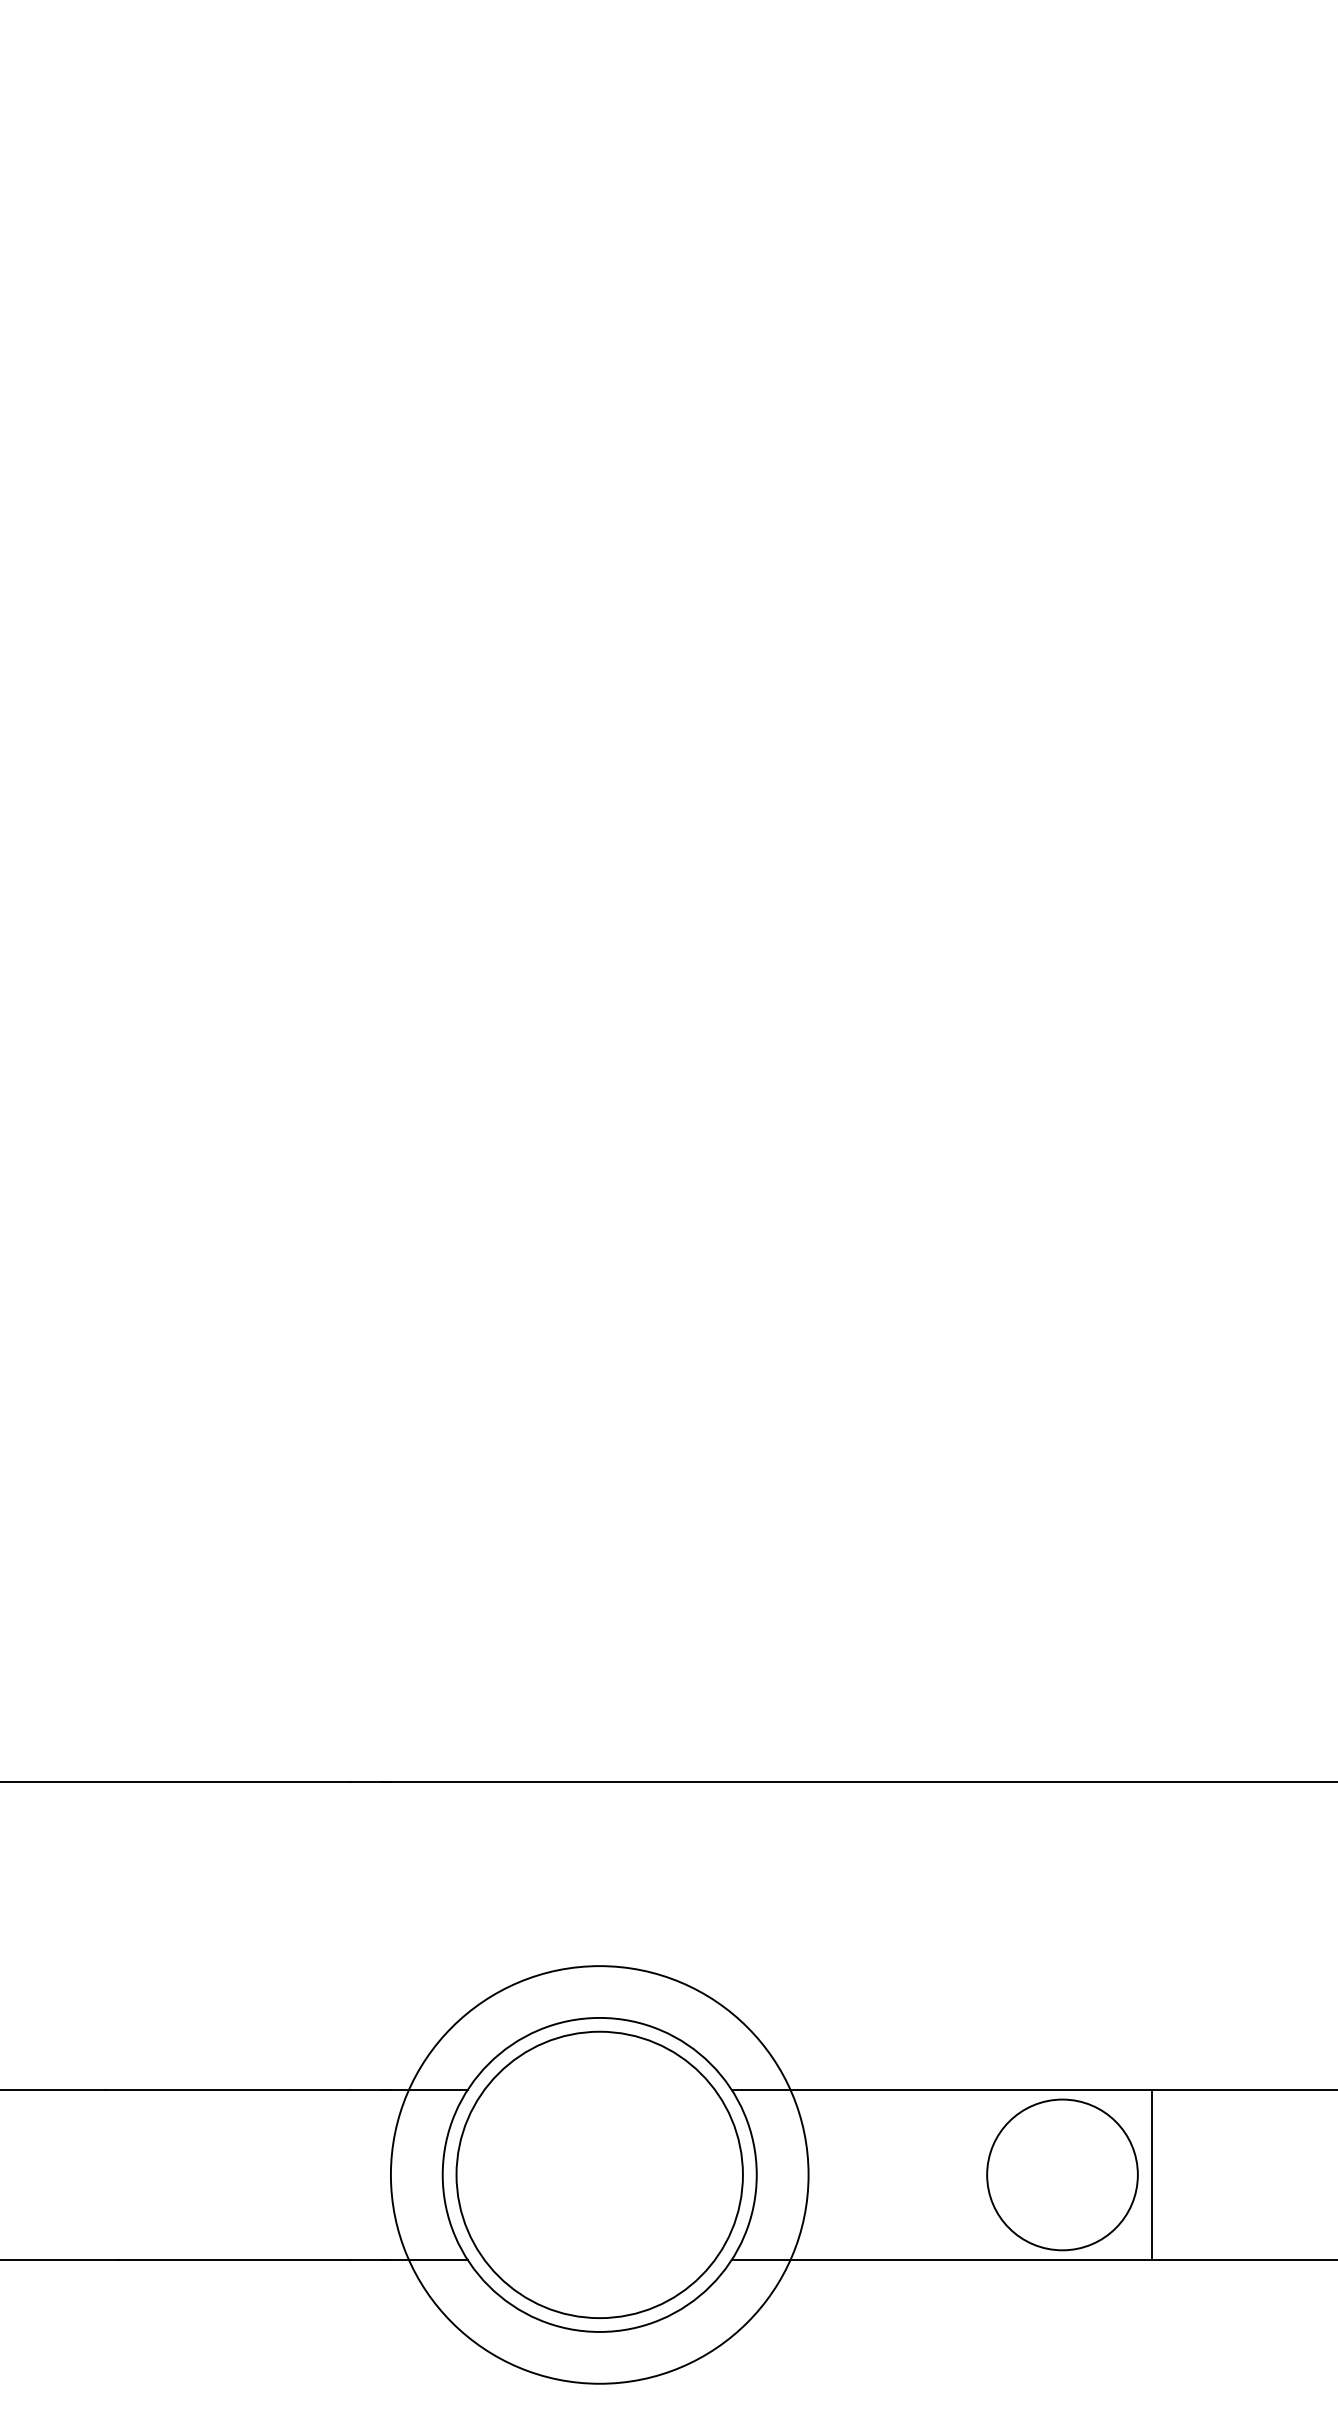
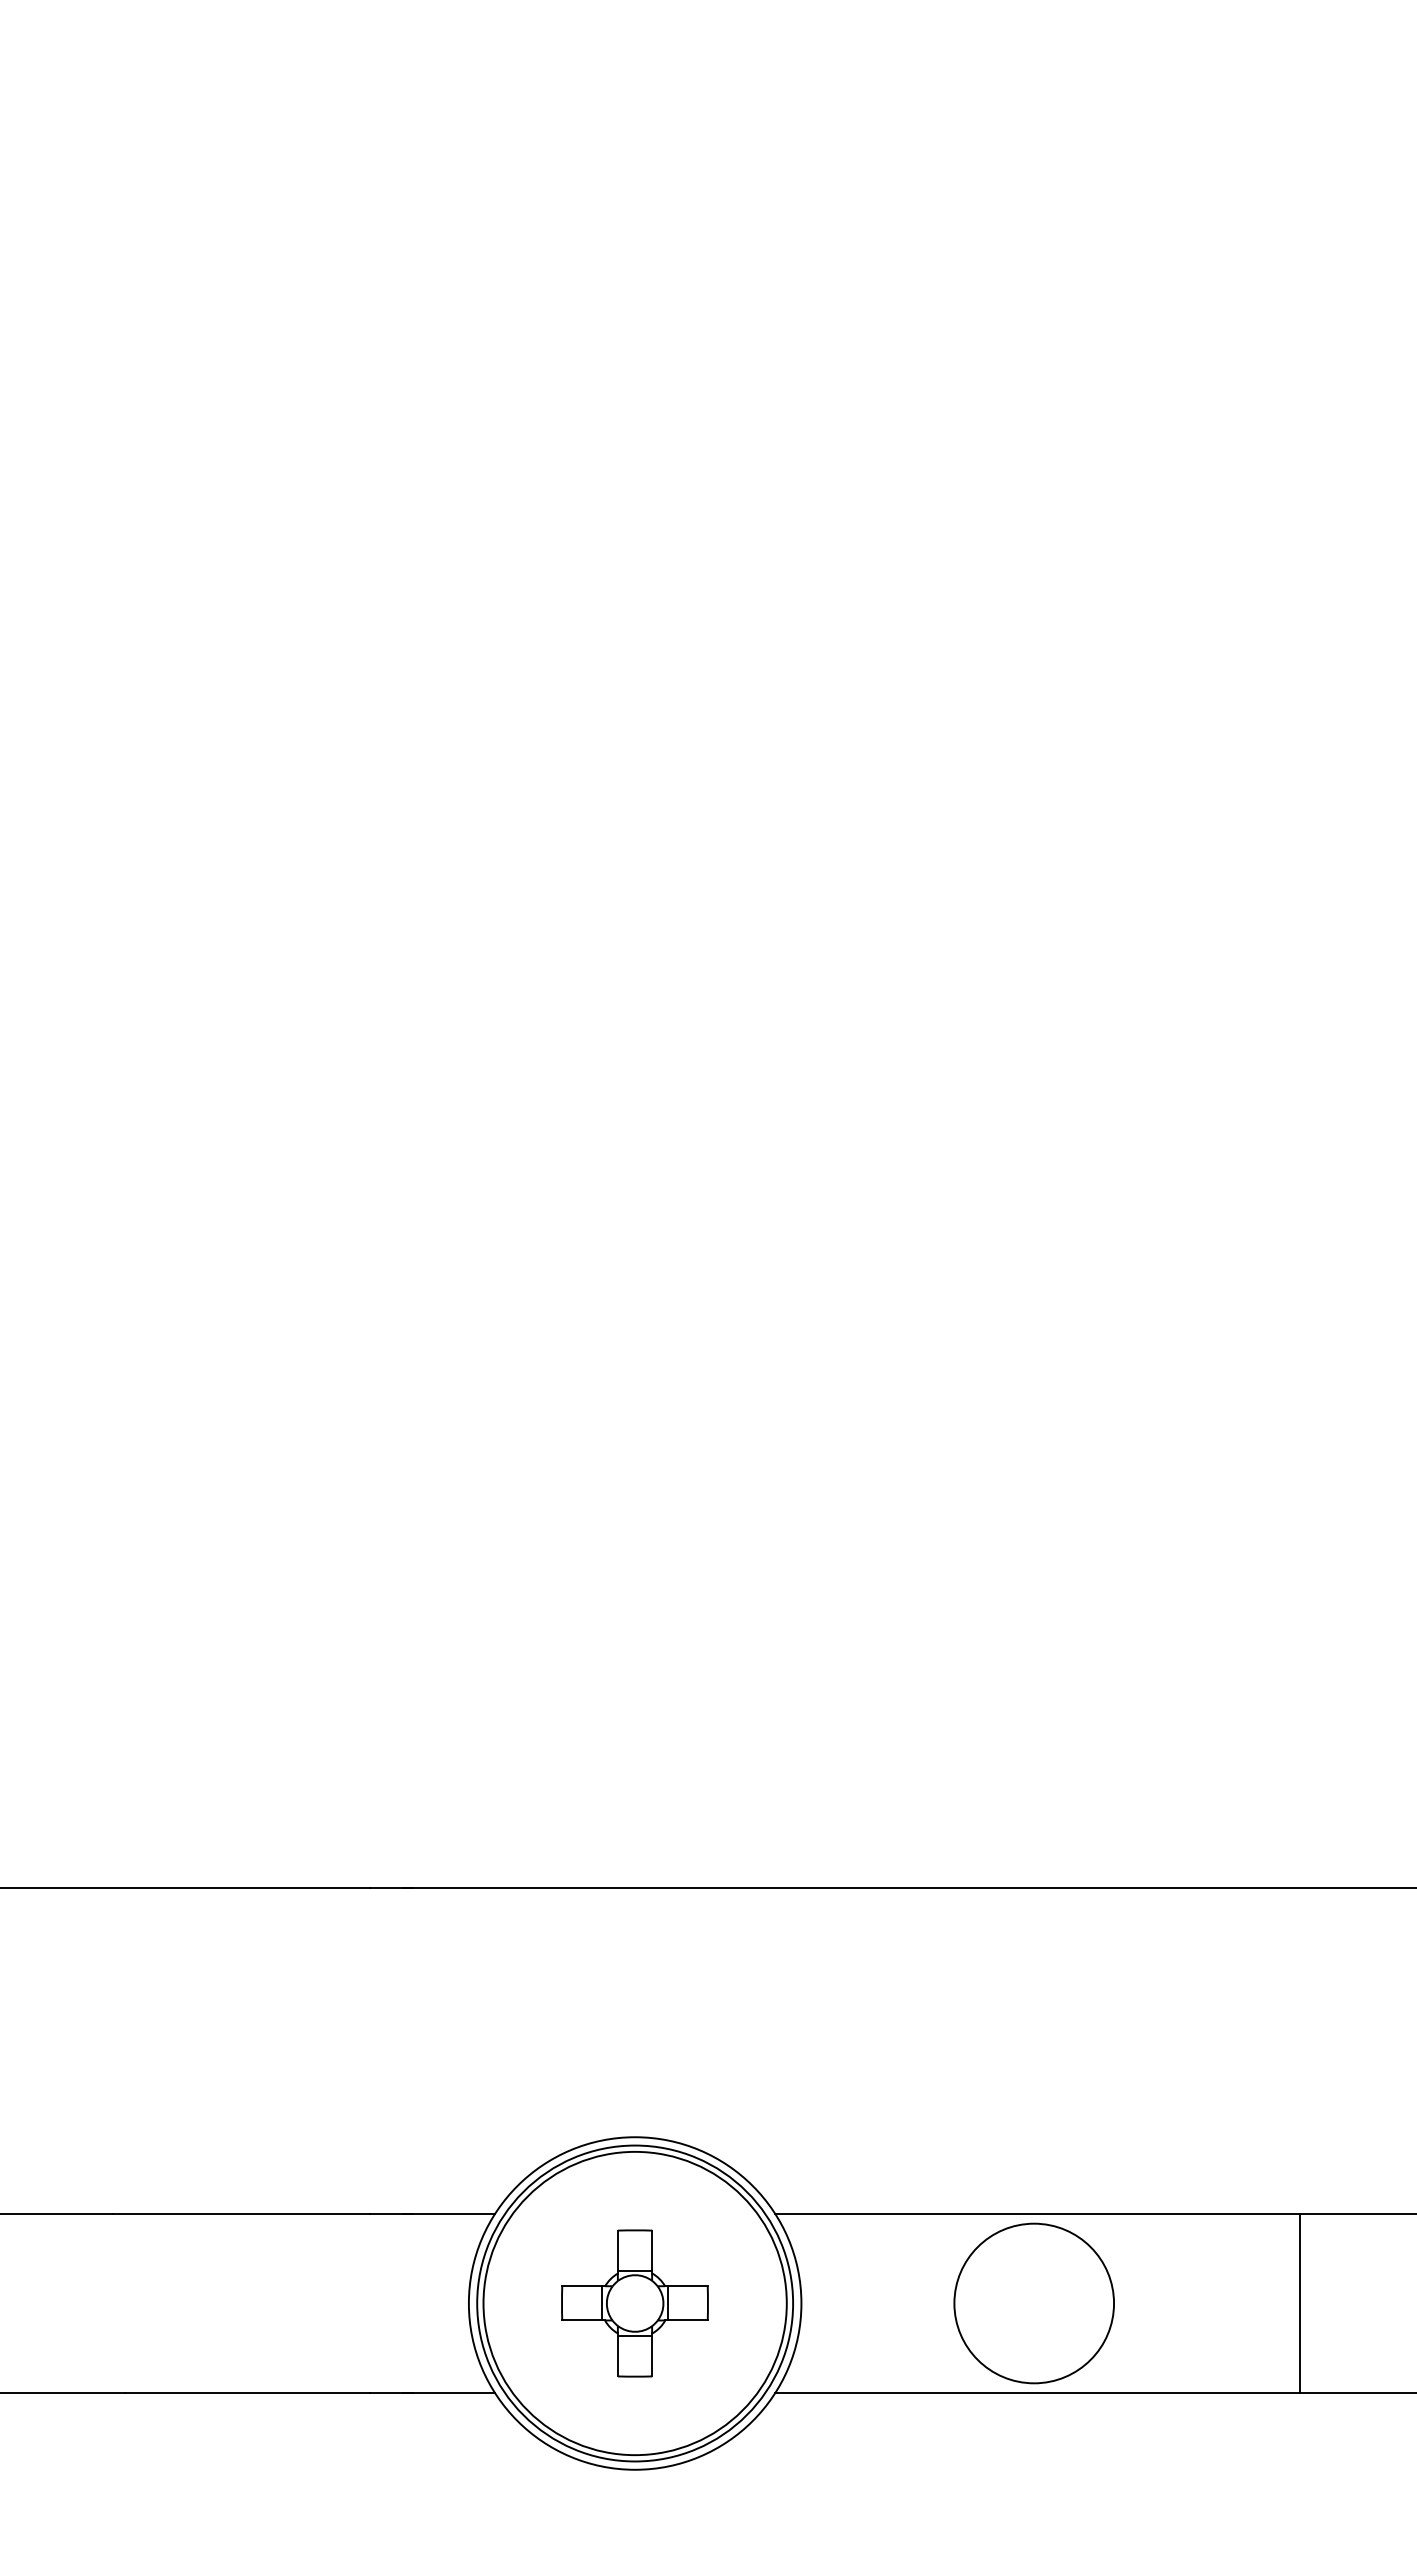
part: (599, 2174) -> (634, 2303), added
circle: (600, 2174) -> (635, 2303), size x0.71
circle: (1061, 2174) -> (1033, 2303), moved
line: (1152, 2174) -> (1300, 2303), moved

